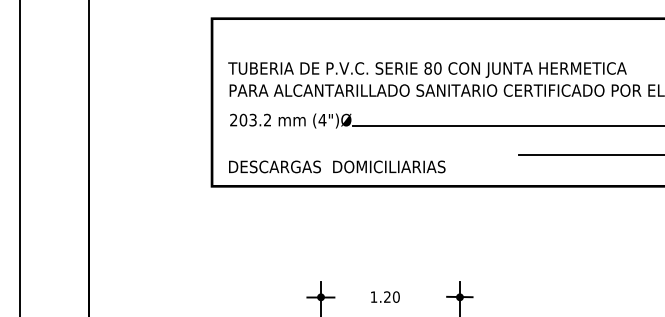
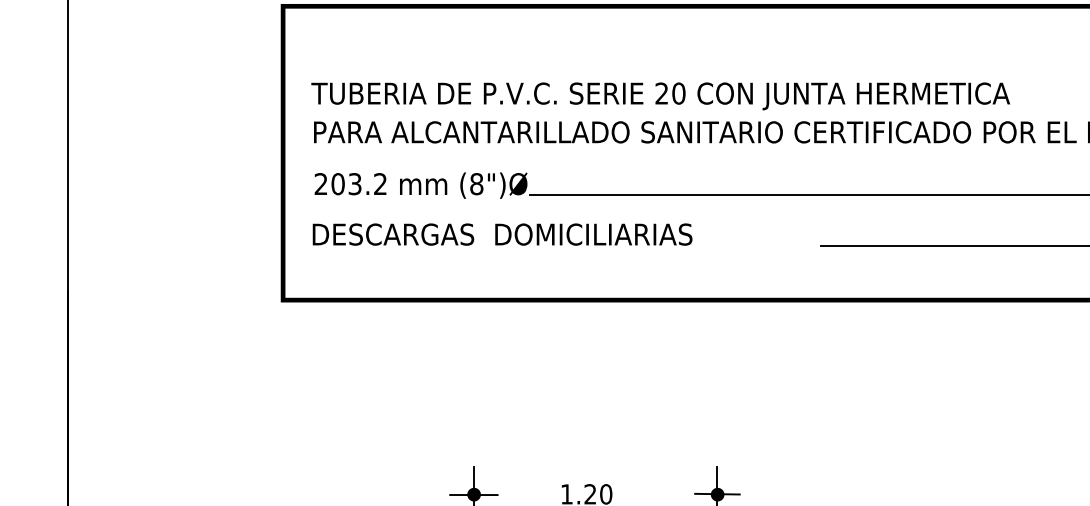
text: (427, 68) -> (660, 93), 80 -> 20
text: (322, 119) -> (476, 182), (4")Ø -> (8")Ø
text: (337, 166) -> (502, 233), moved

